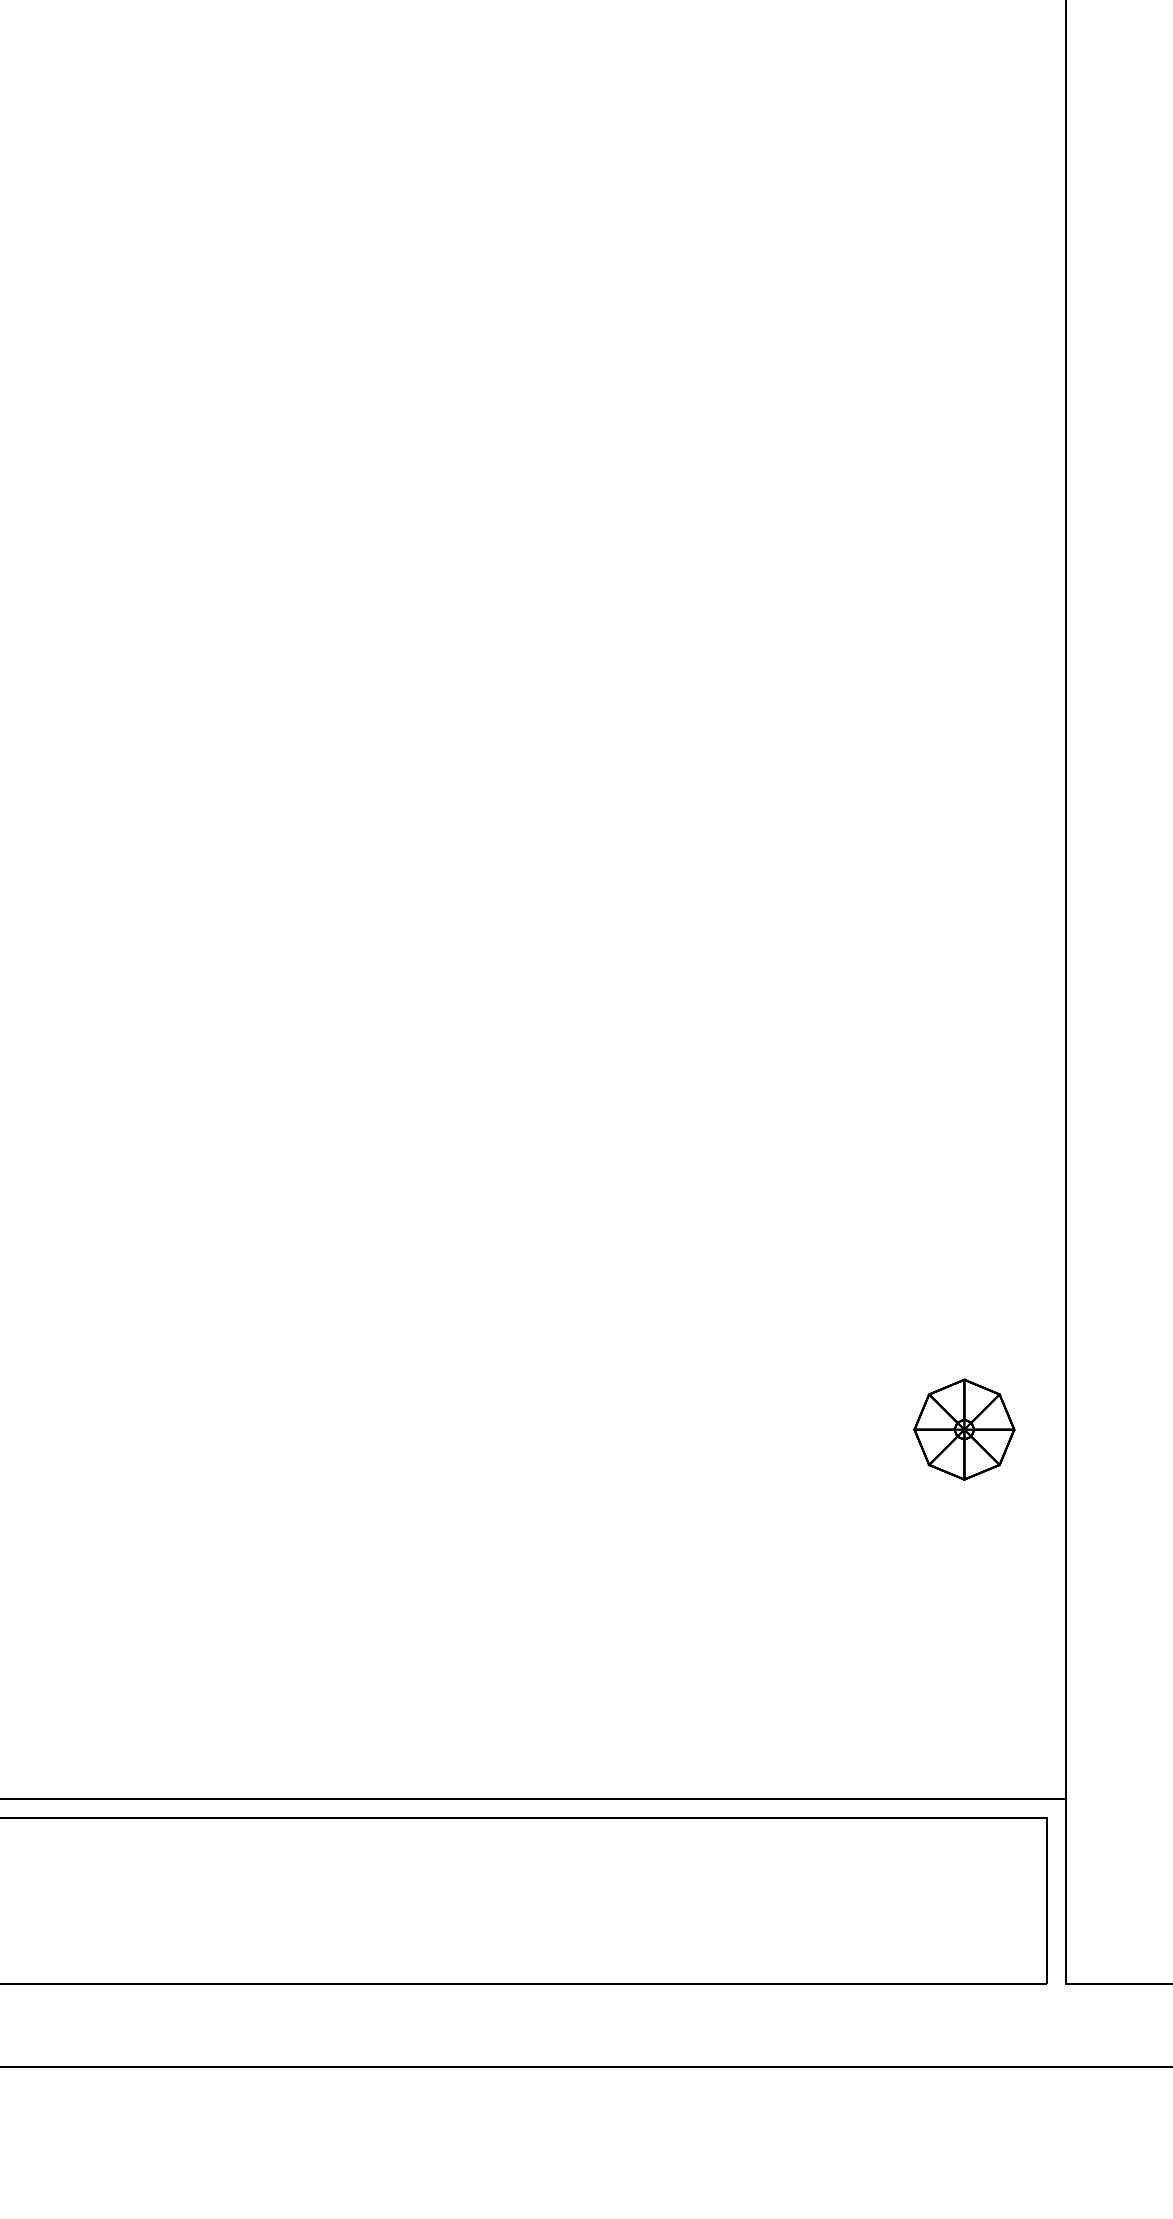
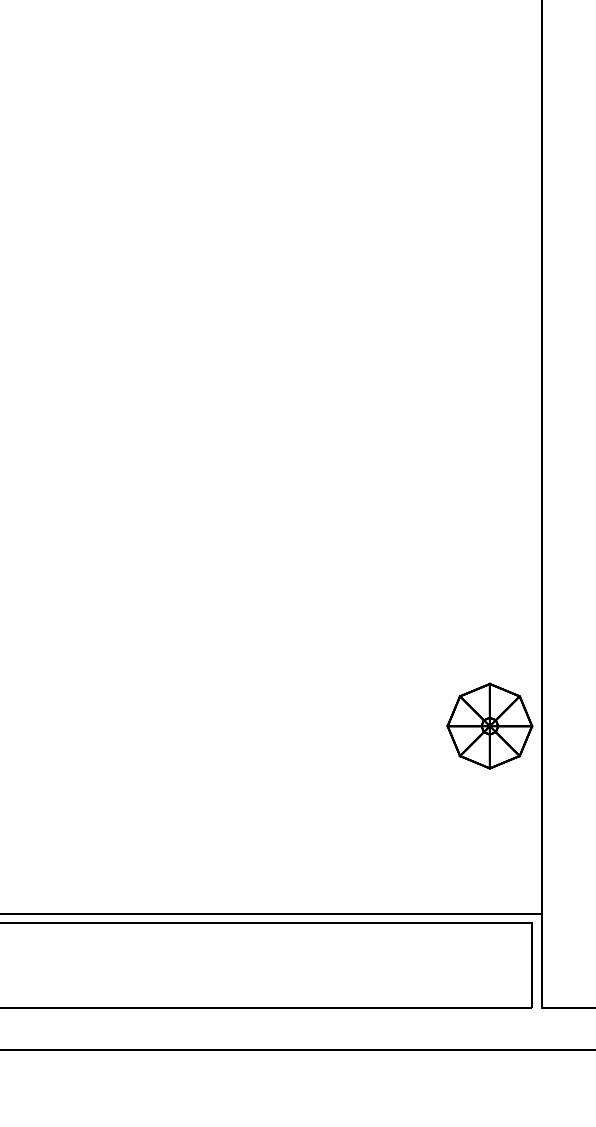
part: (963, 1428) -> (489, 725), size x1.67

